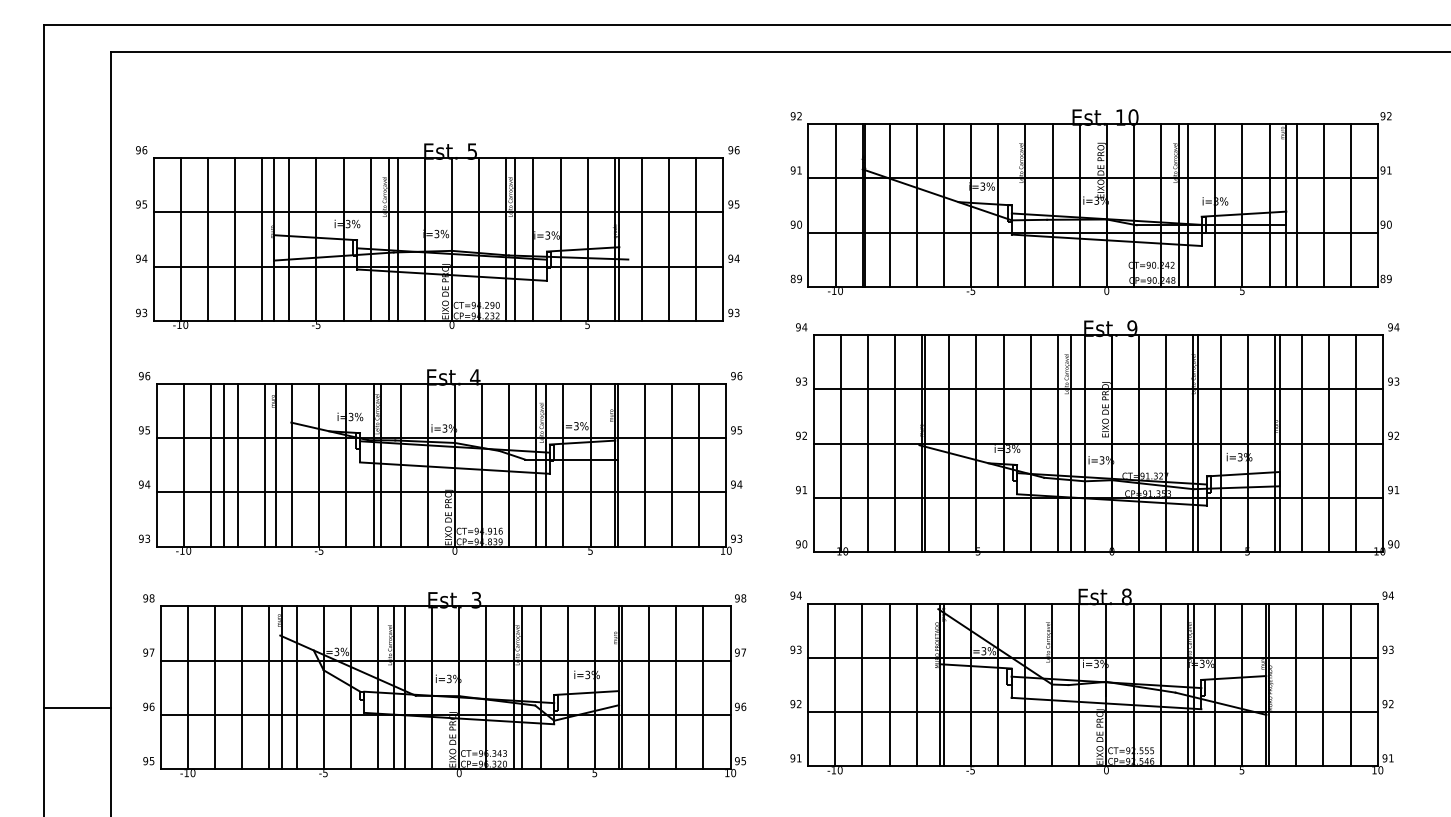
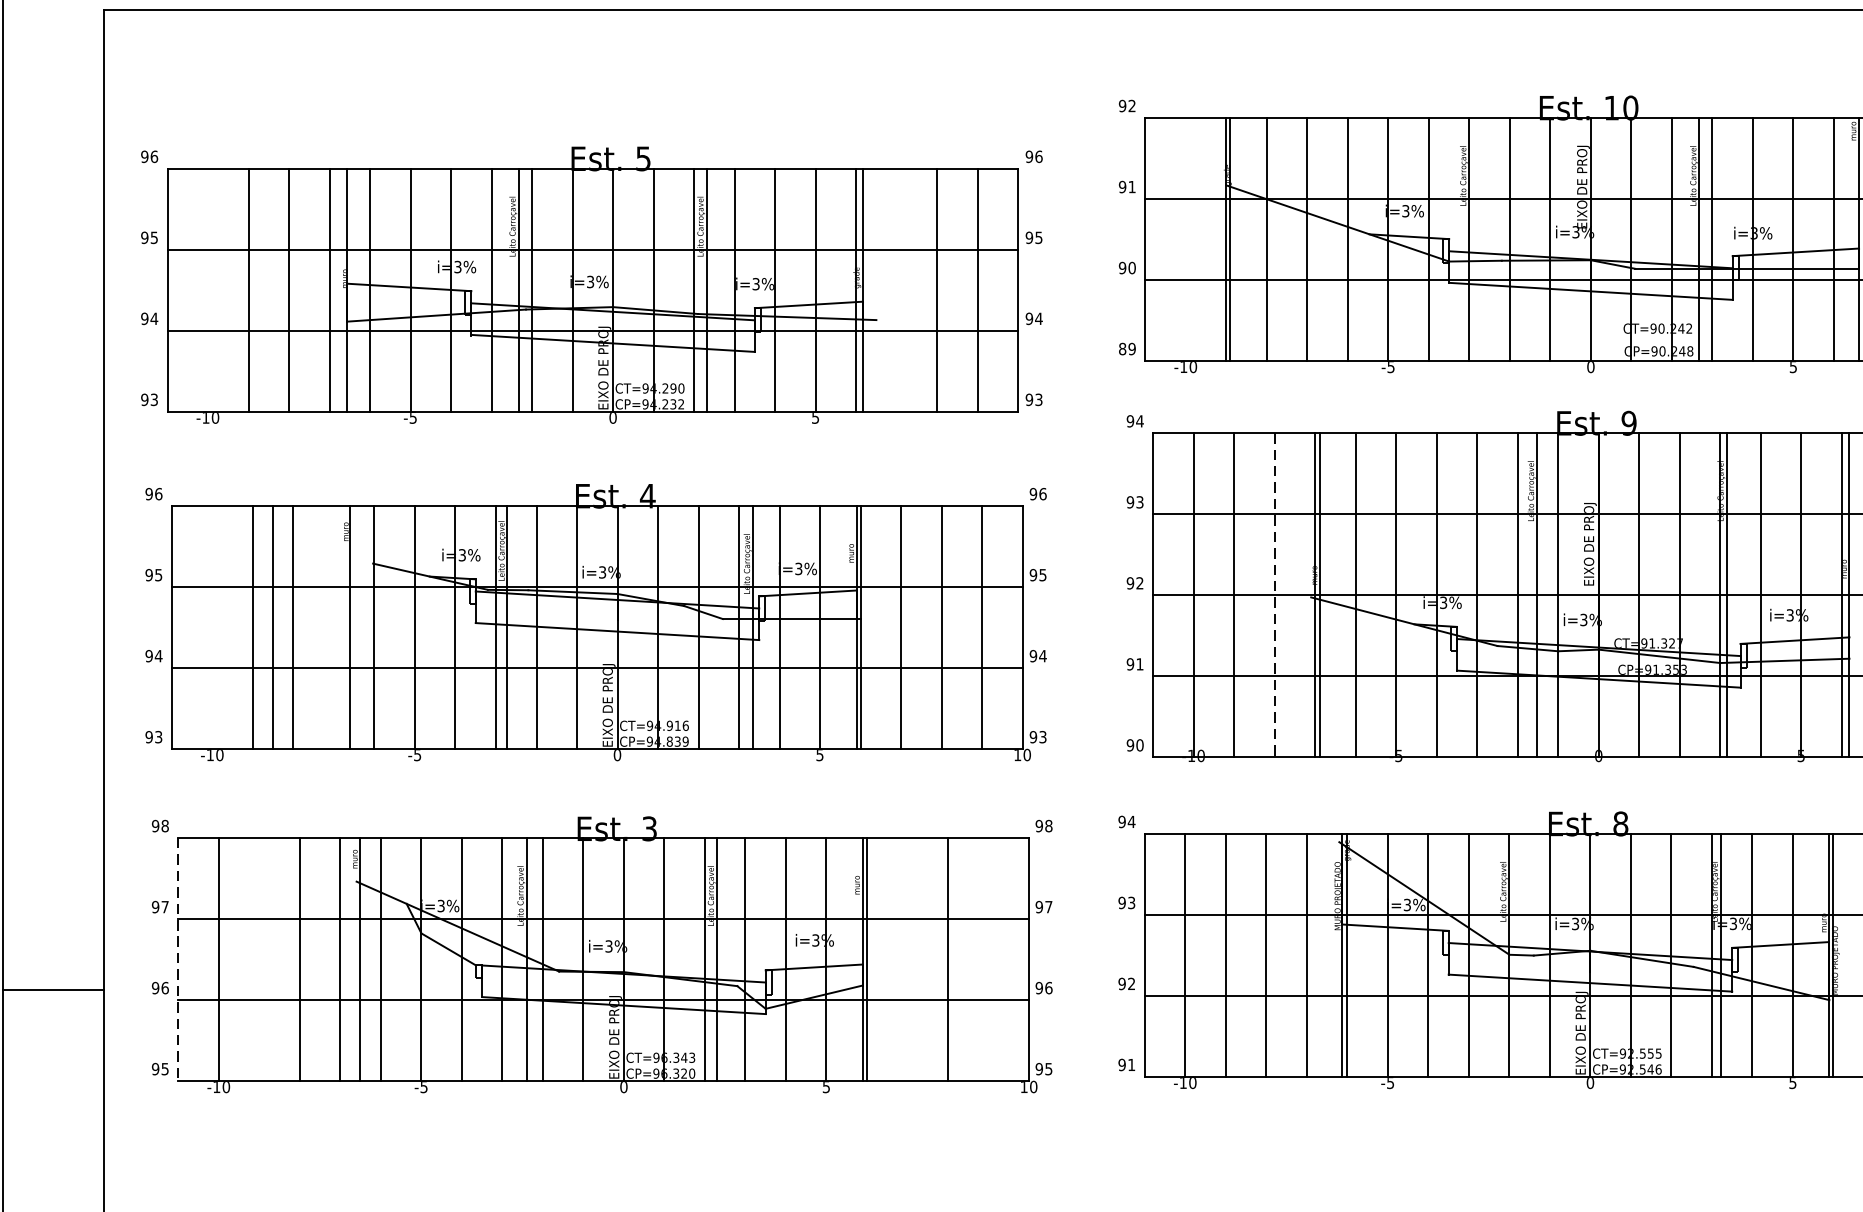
line: (835, 205) -> (1185, 239), removed
line: (180, 239) -> (207, 290), removed
line: (641, 239) -> (896, 290), removed
line: (895, 444) -> (1275, 596), solid -> dashed
line: (183, 465) -> (212, 627), removed
line: (265, 465) -> (334, 627), removed
line: (215, 687) -> (259, 959), removed
line: (649, 687) -> (908, 959), removed
line: (703, 687) -> (988, 959), removed
line: (160, 688) -> (177, 960), solid -> dashed

